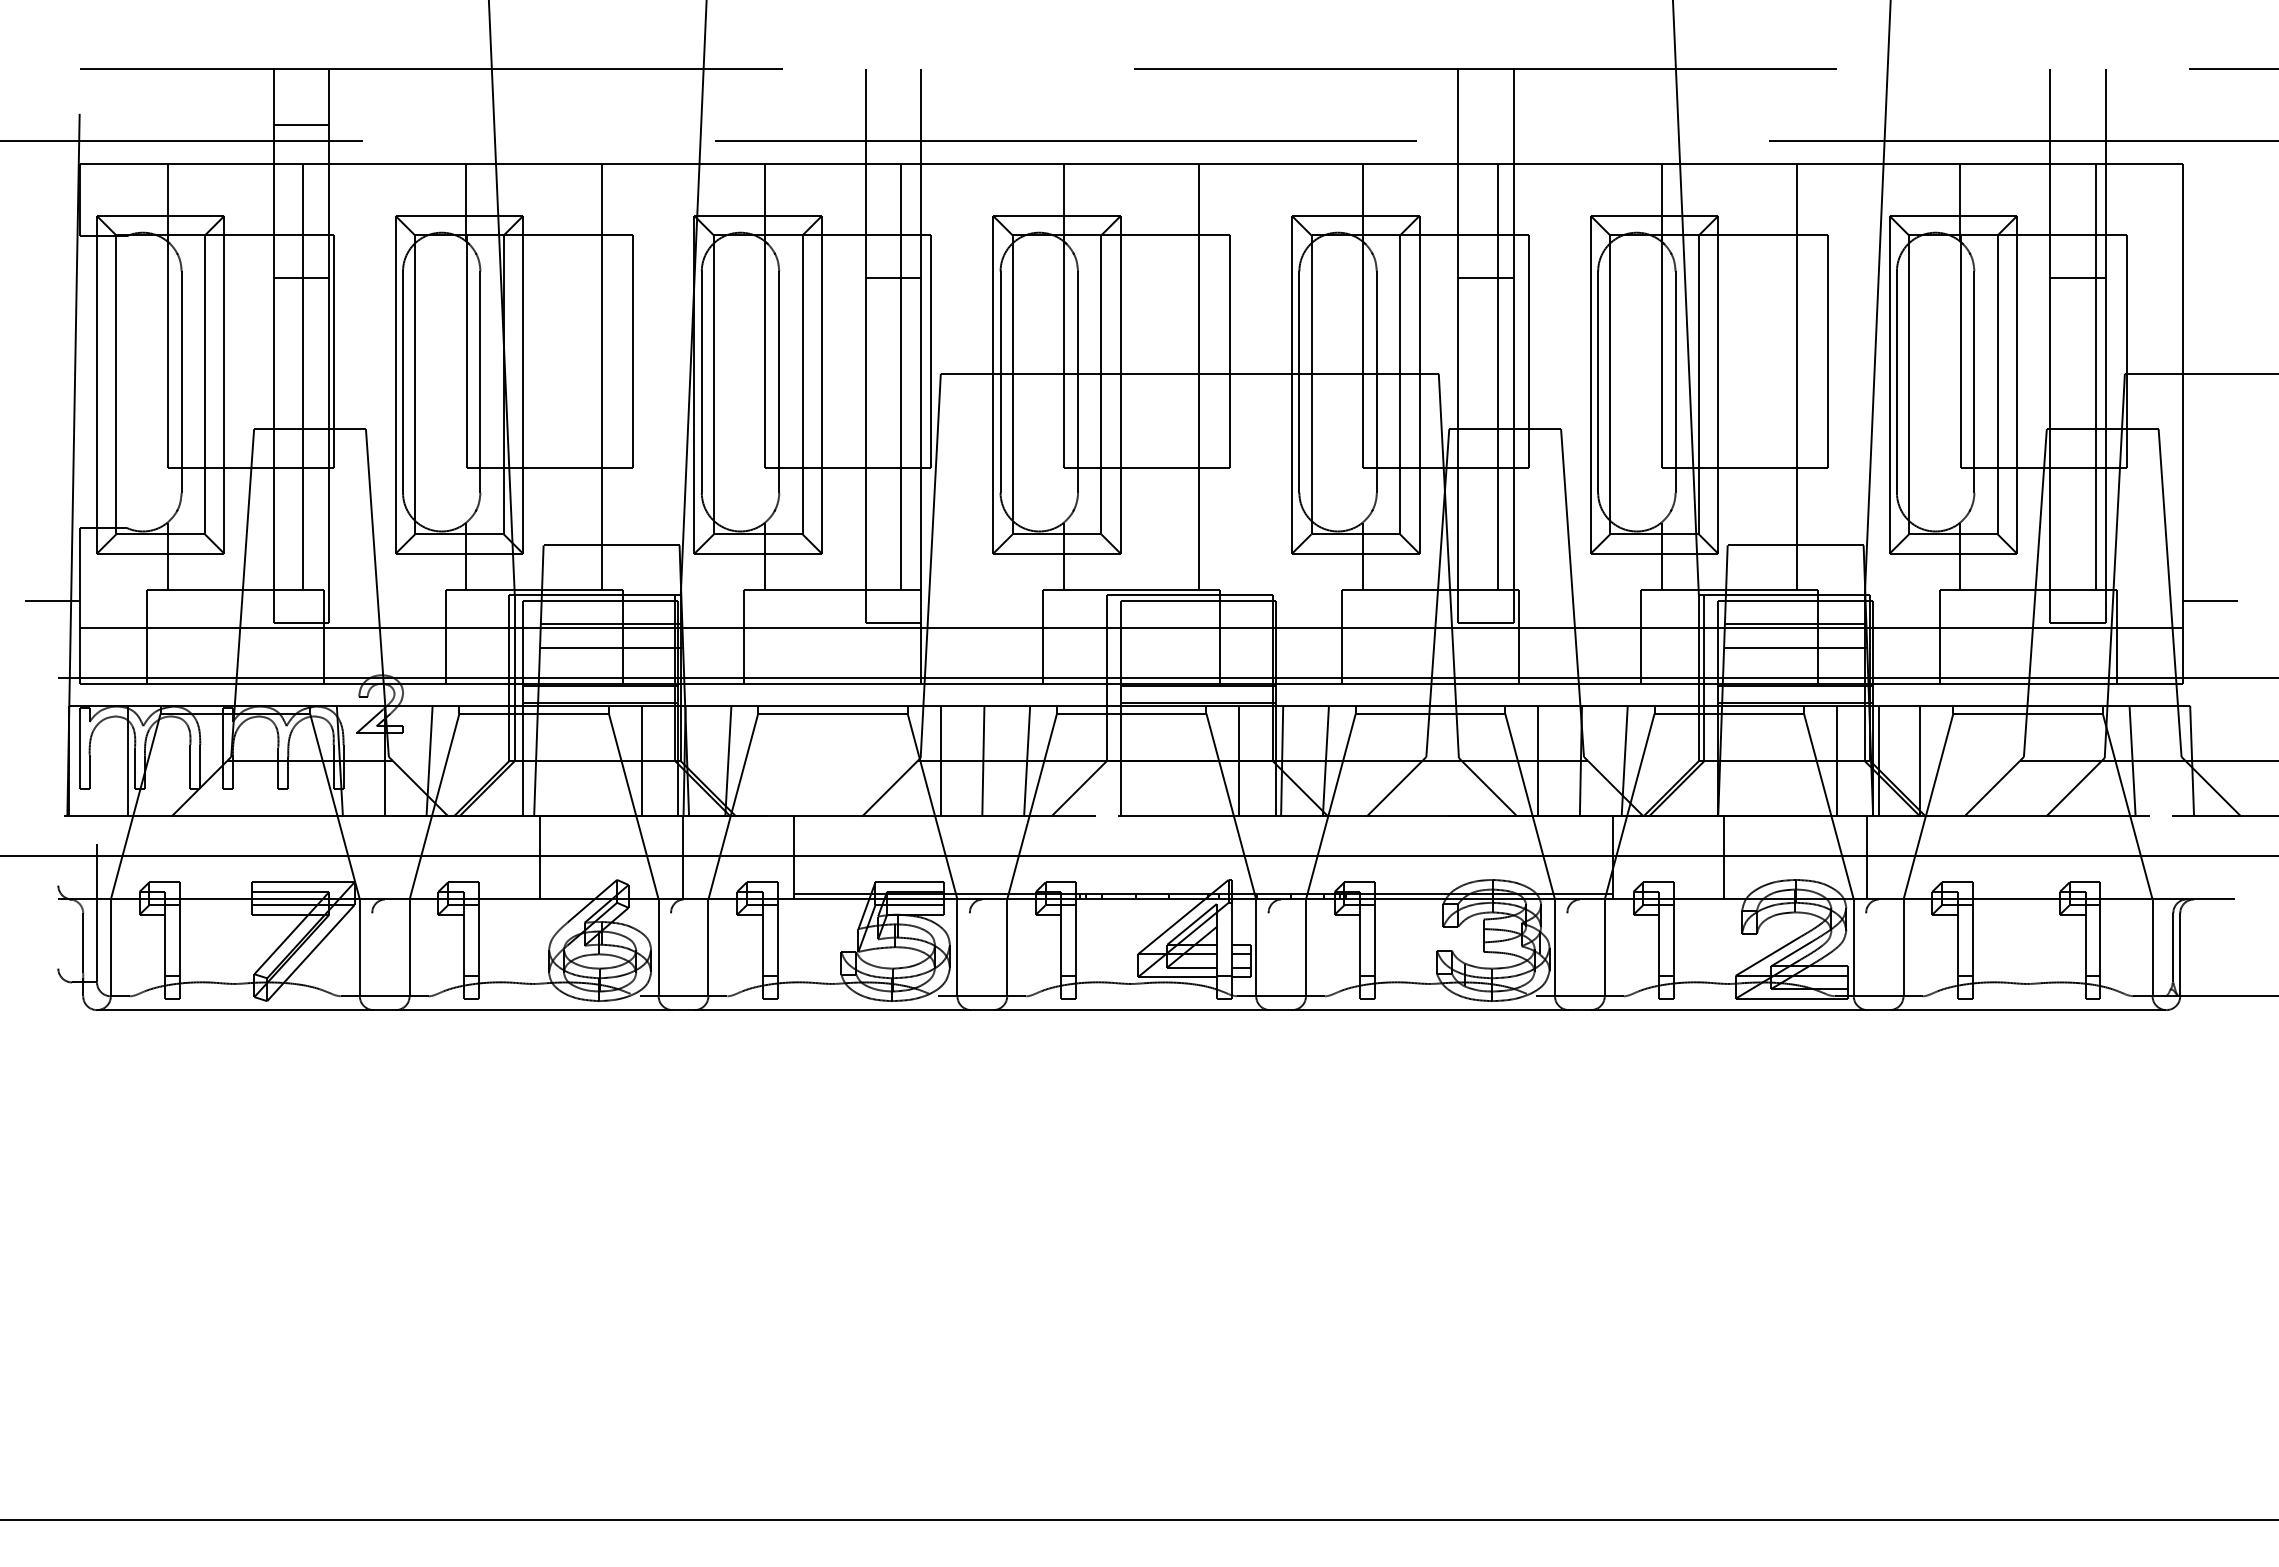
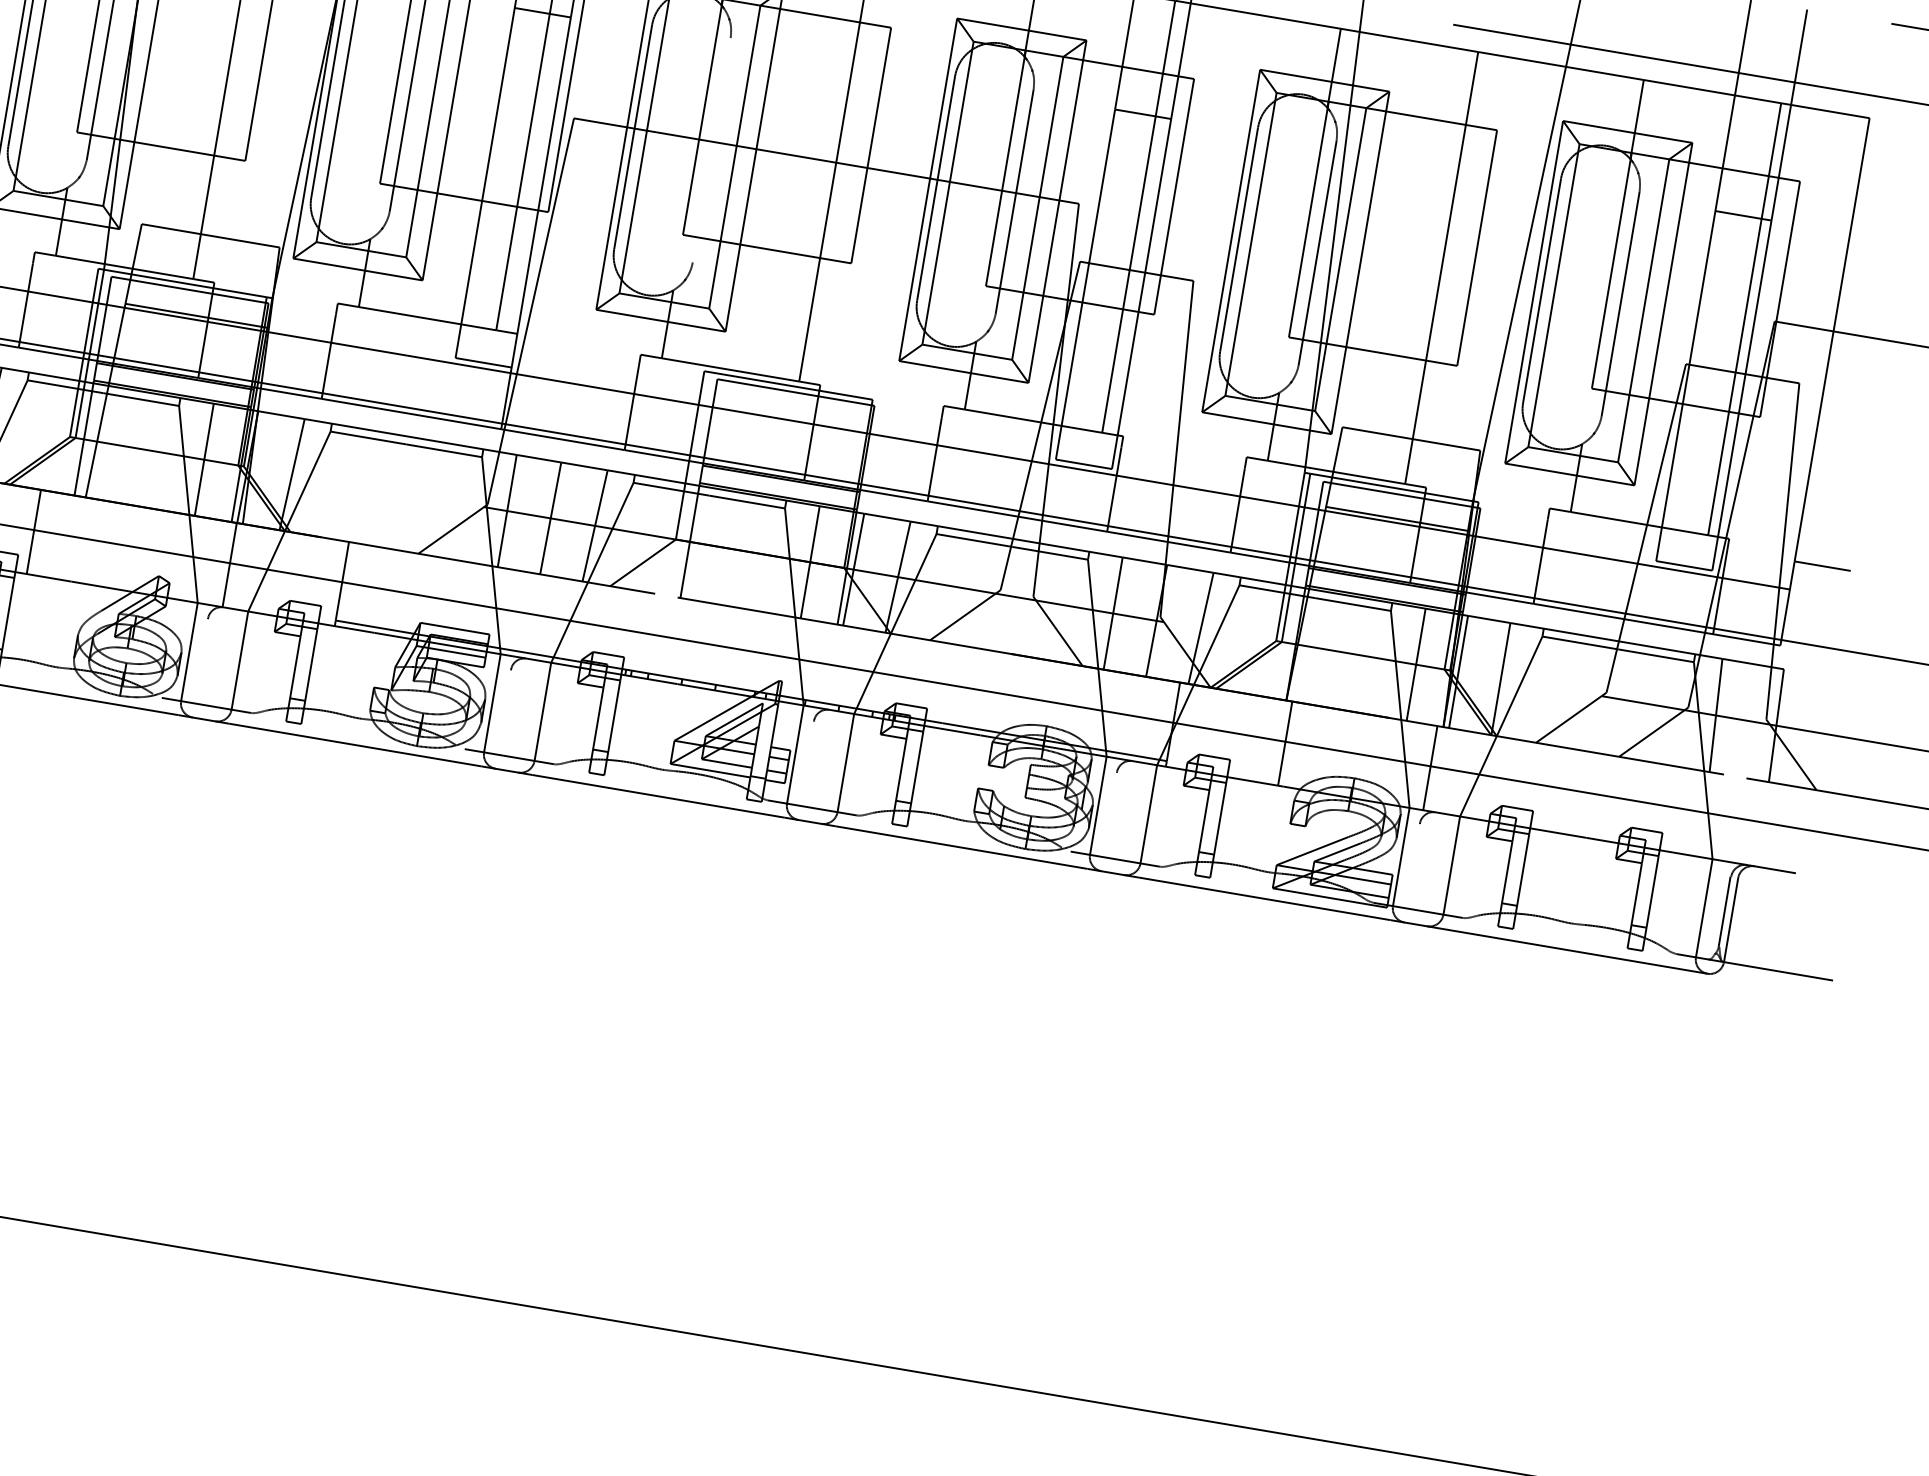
line: (1078, 381) -> (712, 149), removed
line: (611, 647) -> (193, 339), removed
line: (1795, 647) -> (1393, 542), removed
line: (540, 857) -> (34, 531), moved

